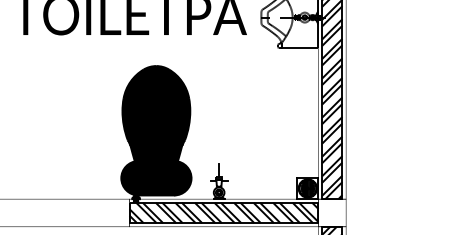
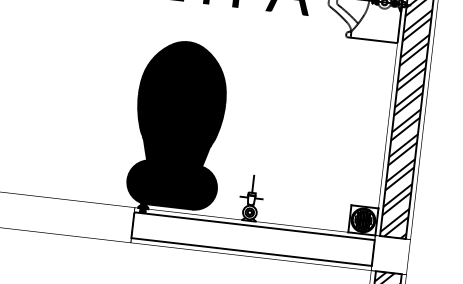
hatch: (223, 212) -> (252, 238), removed

